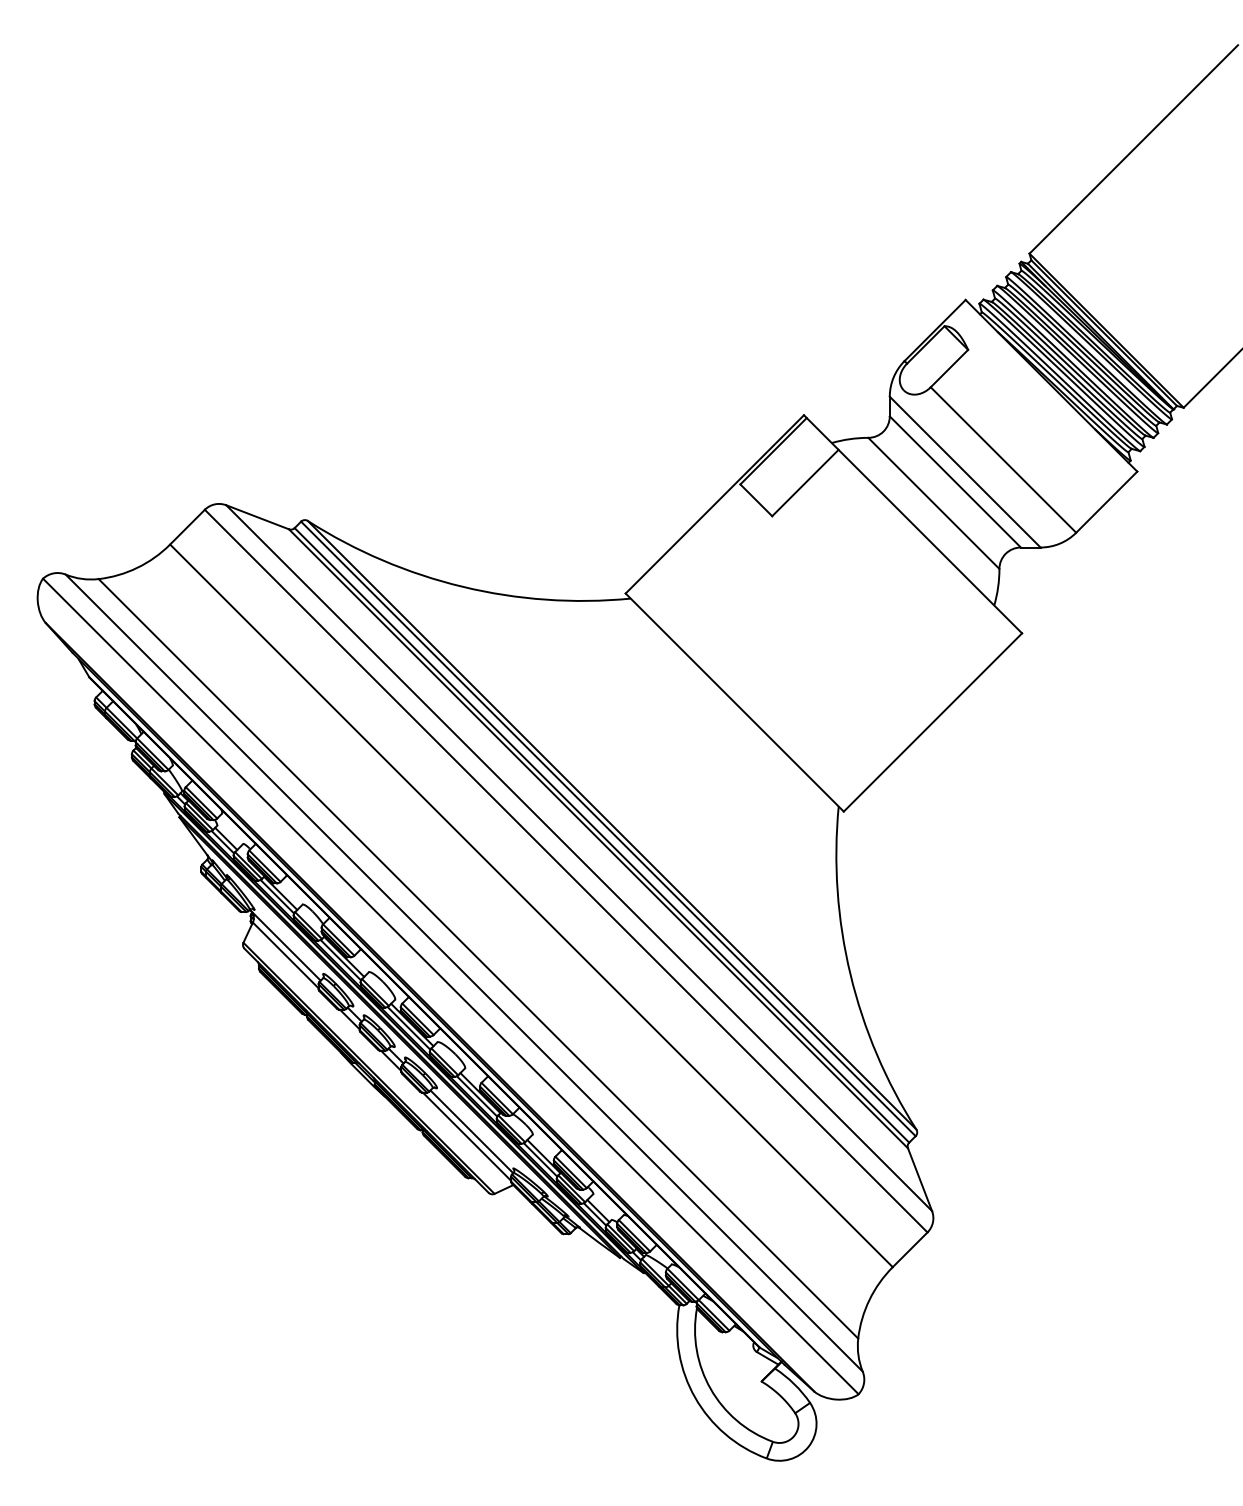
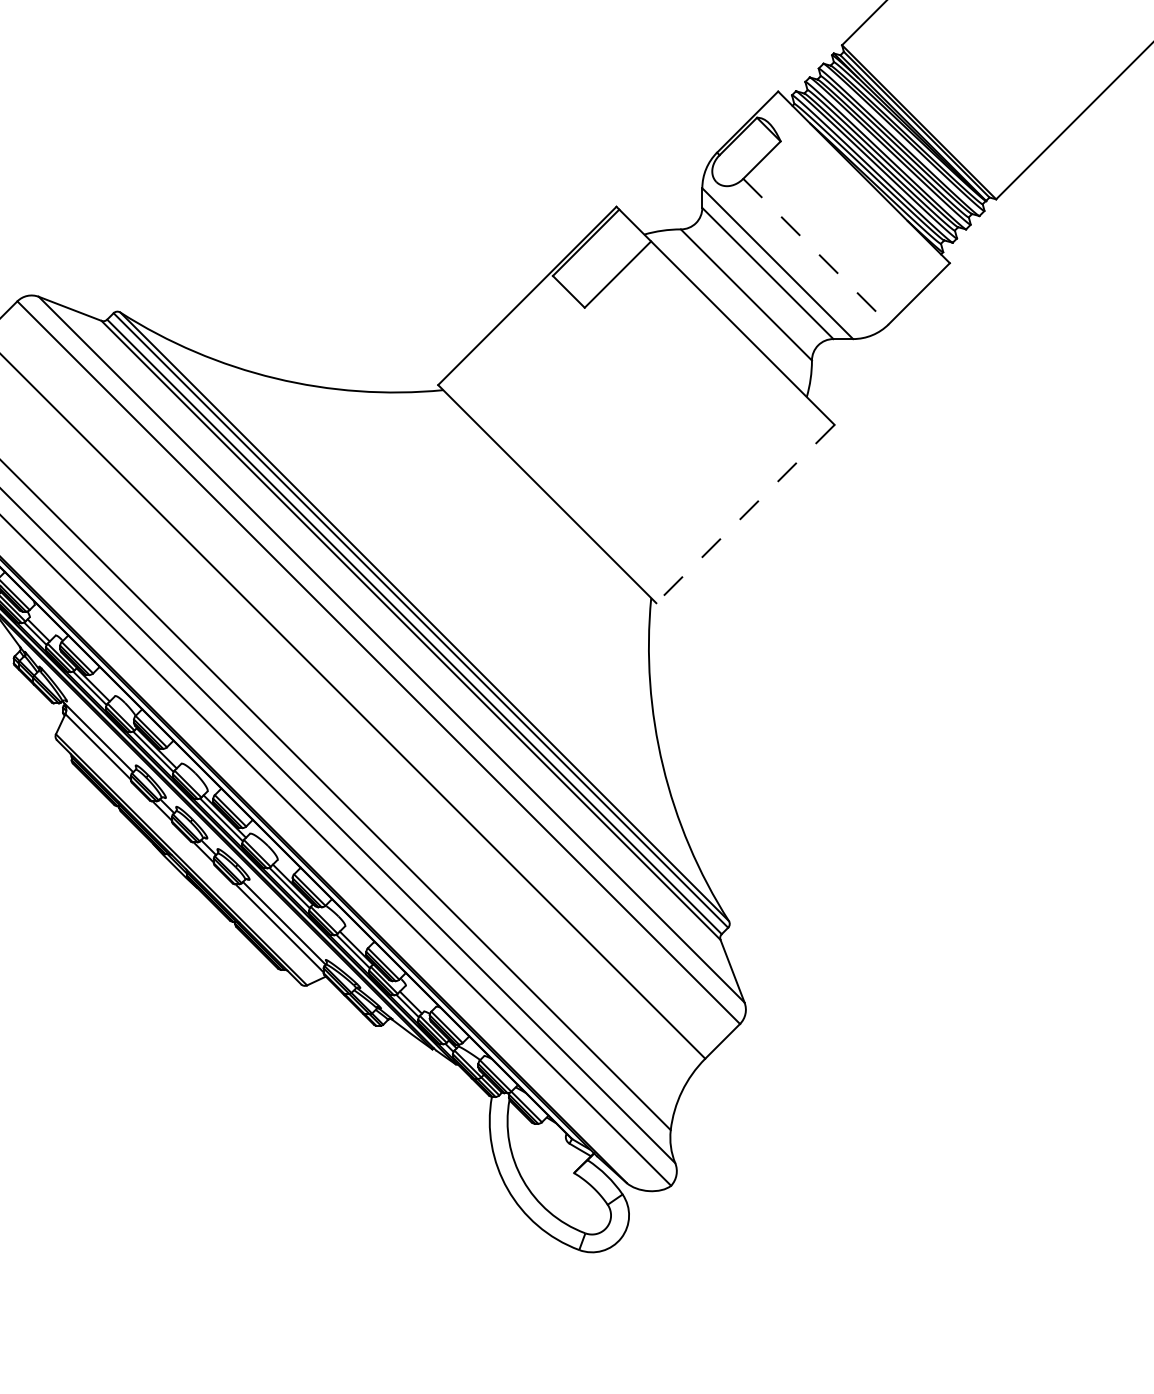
line: (1003, 460) -> (816, 252), solid -> dashed
line: (932, 722) -> (745, 514), solid -> dashed

